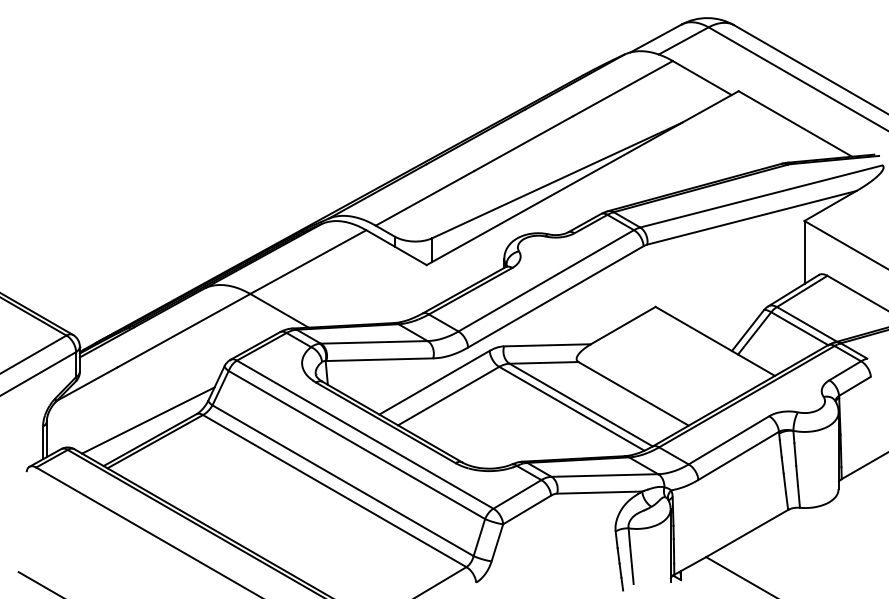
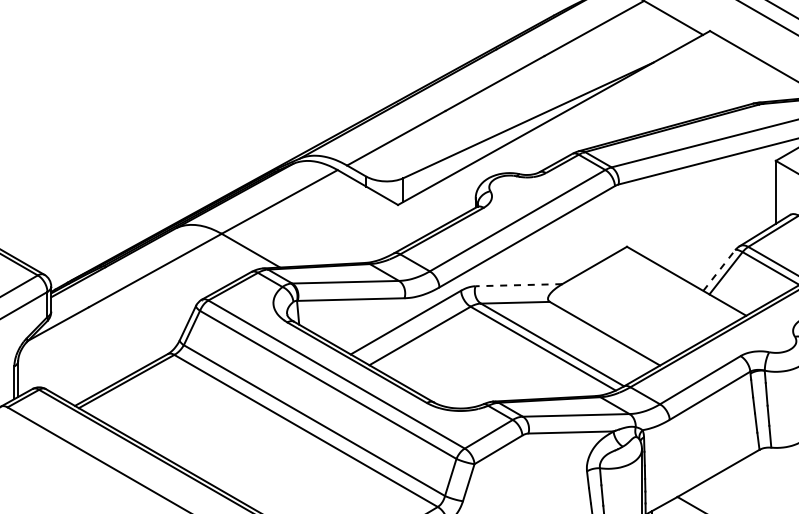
line: (747, 330) -> (718, 270), solid -> dashed
line: (547, 345) -> (518, 285), solid -> dashed
line: (148, 420) -> (119, 360), removed

